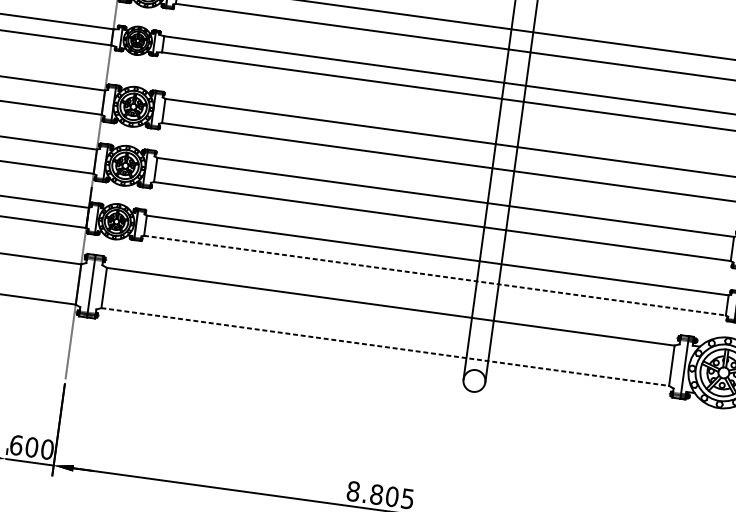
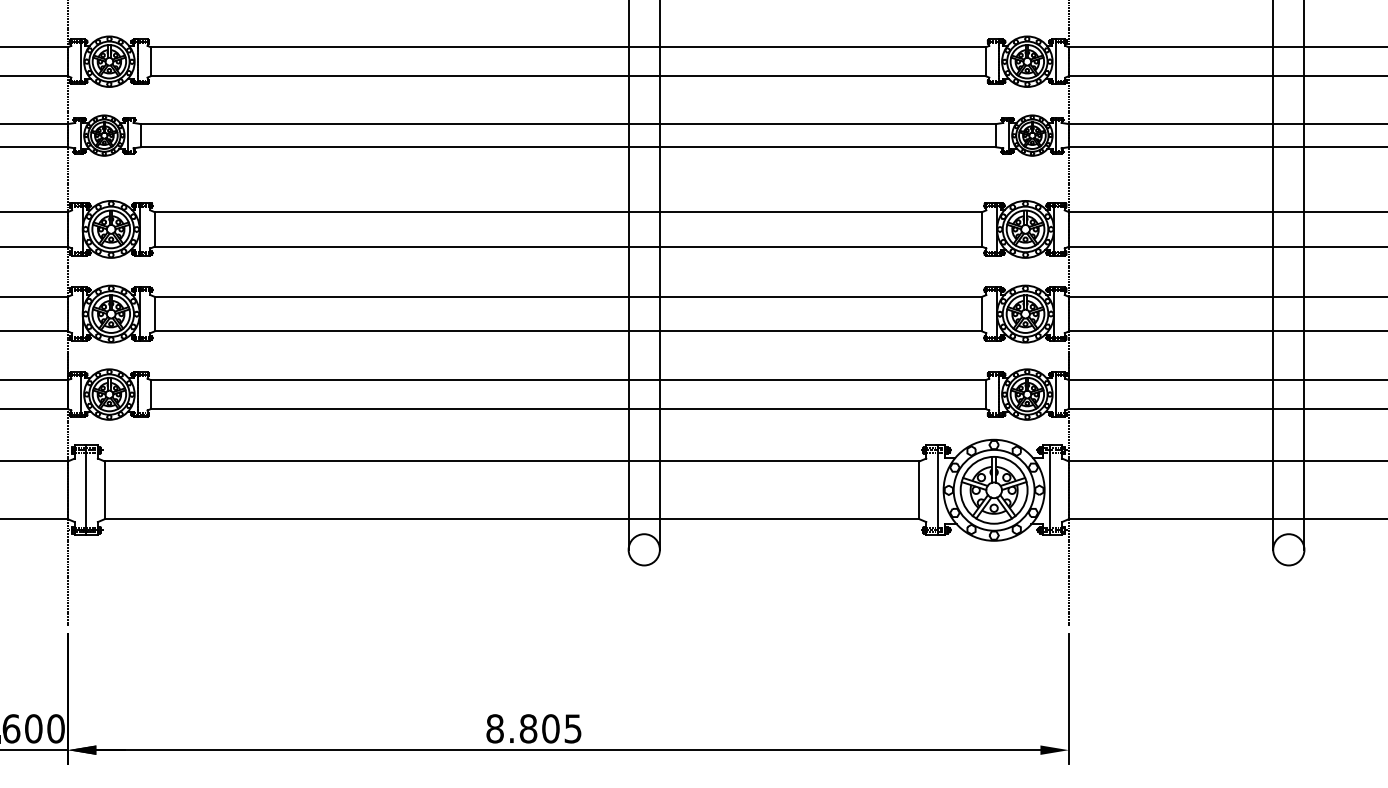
line: (435, 275) -> (568, 409), dashed -> solid
line: (385, 347) -> (512, 519), dashed -> solid

